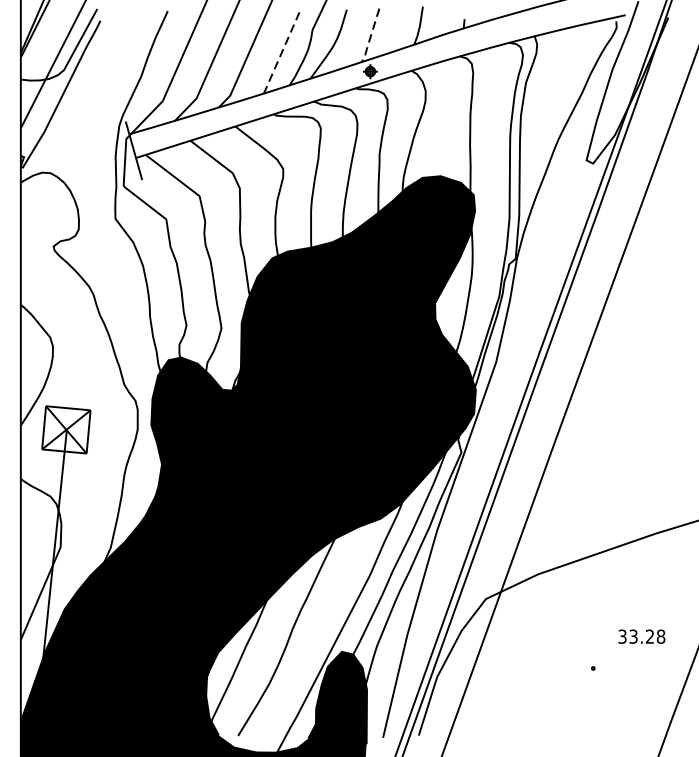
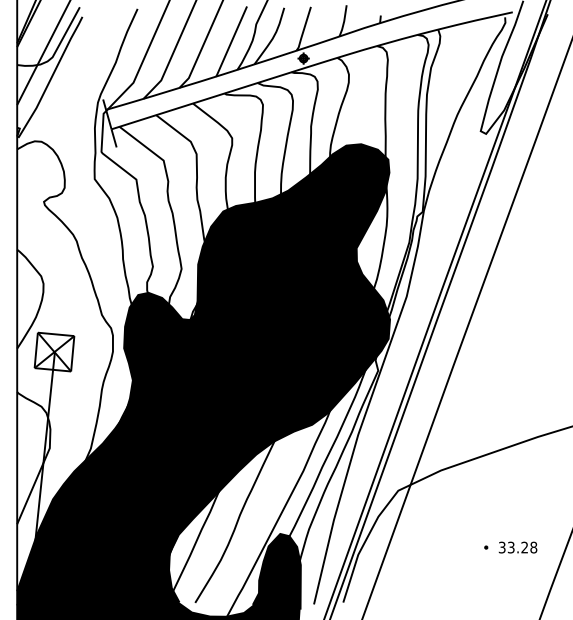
line: (370, 37) -> (303, 30), dashed -> solid
line: (282, 52) -> (231, 42), dashed -> solid
text: (641, 636) -> (517, 547), moved

